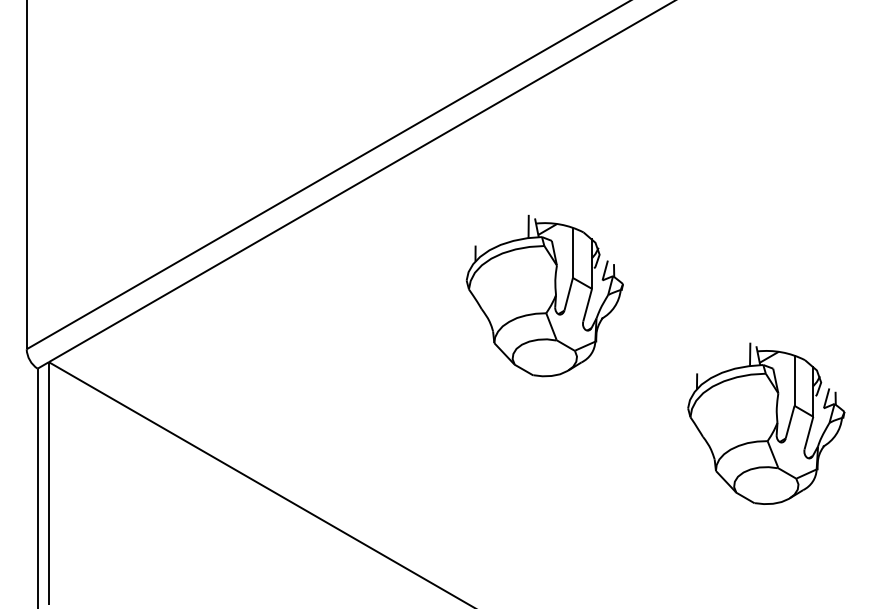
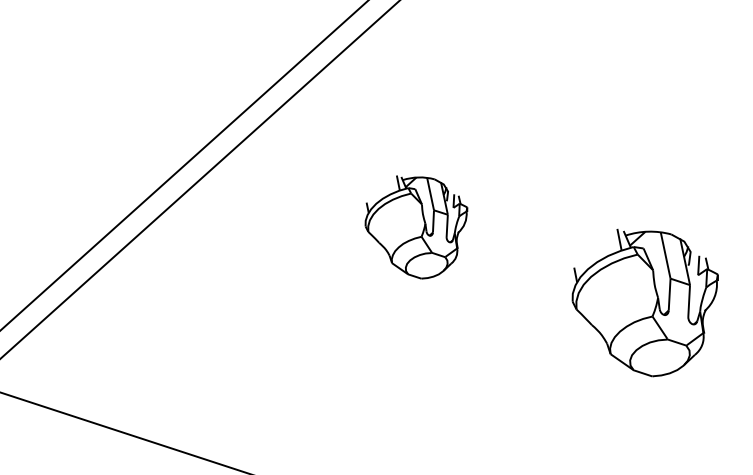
part: (544, 295) -> (417, 225), size x0.7

